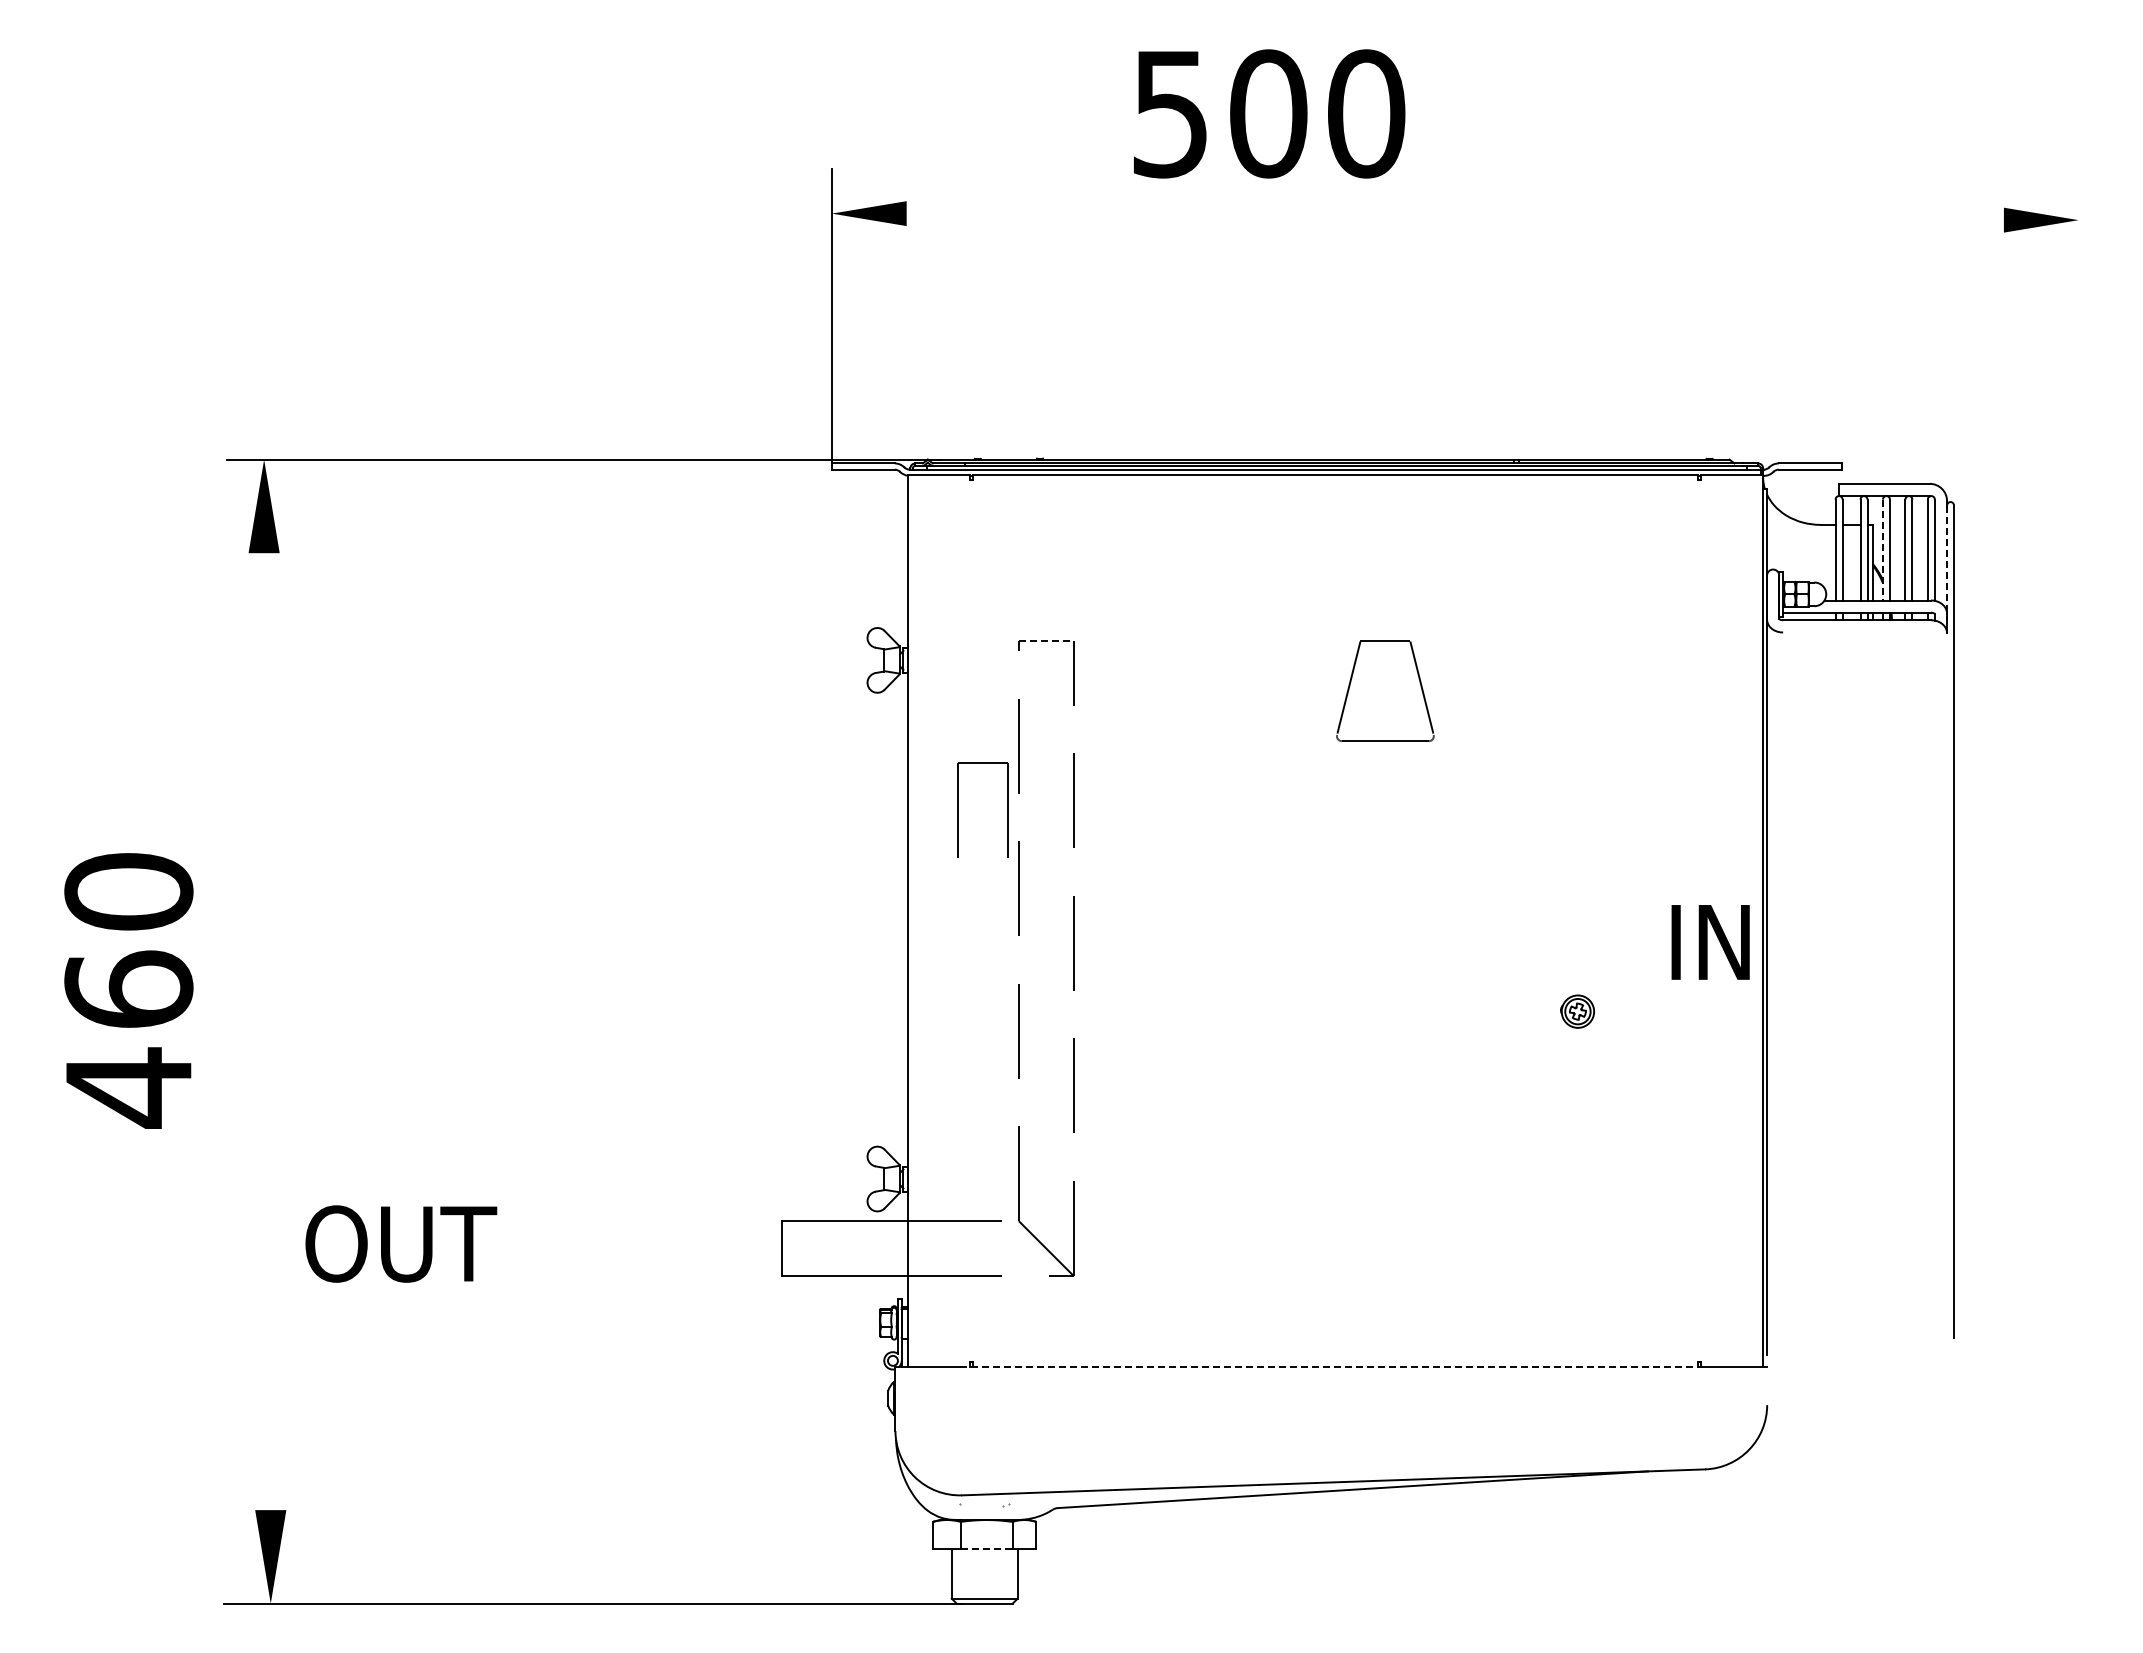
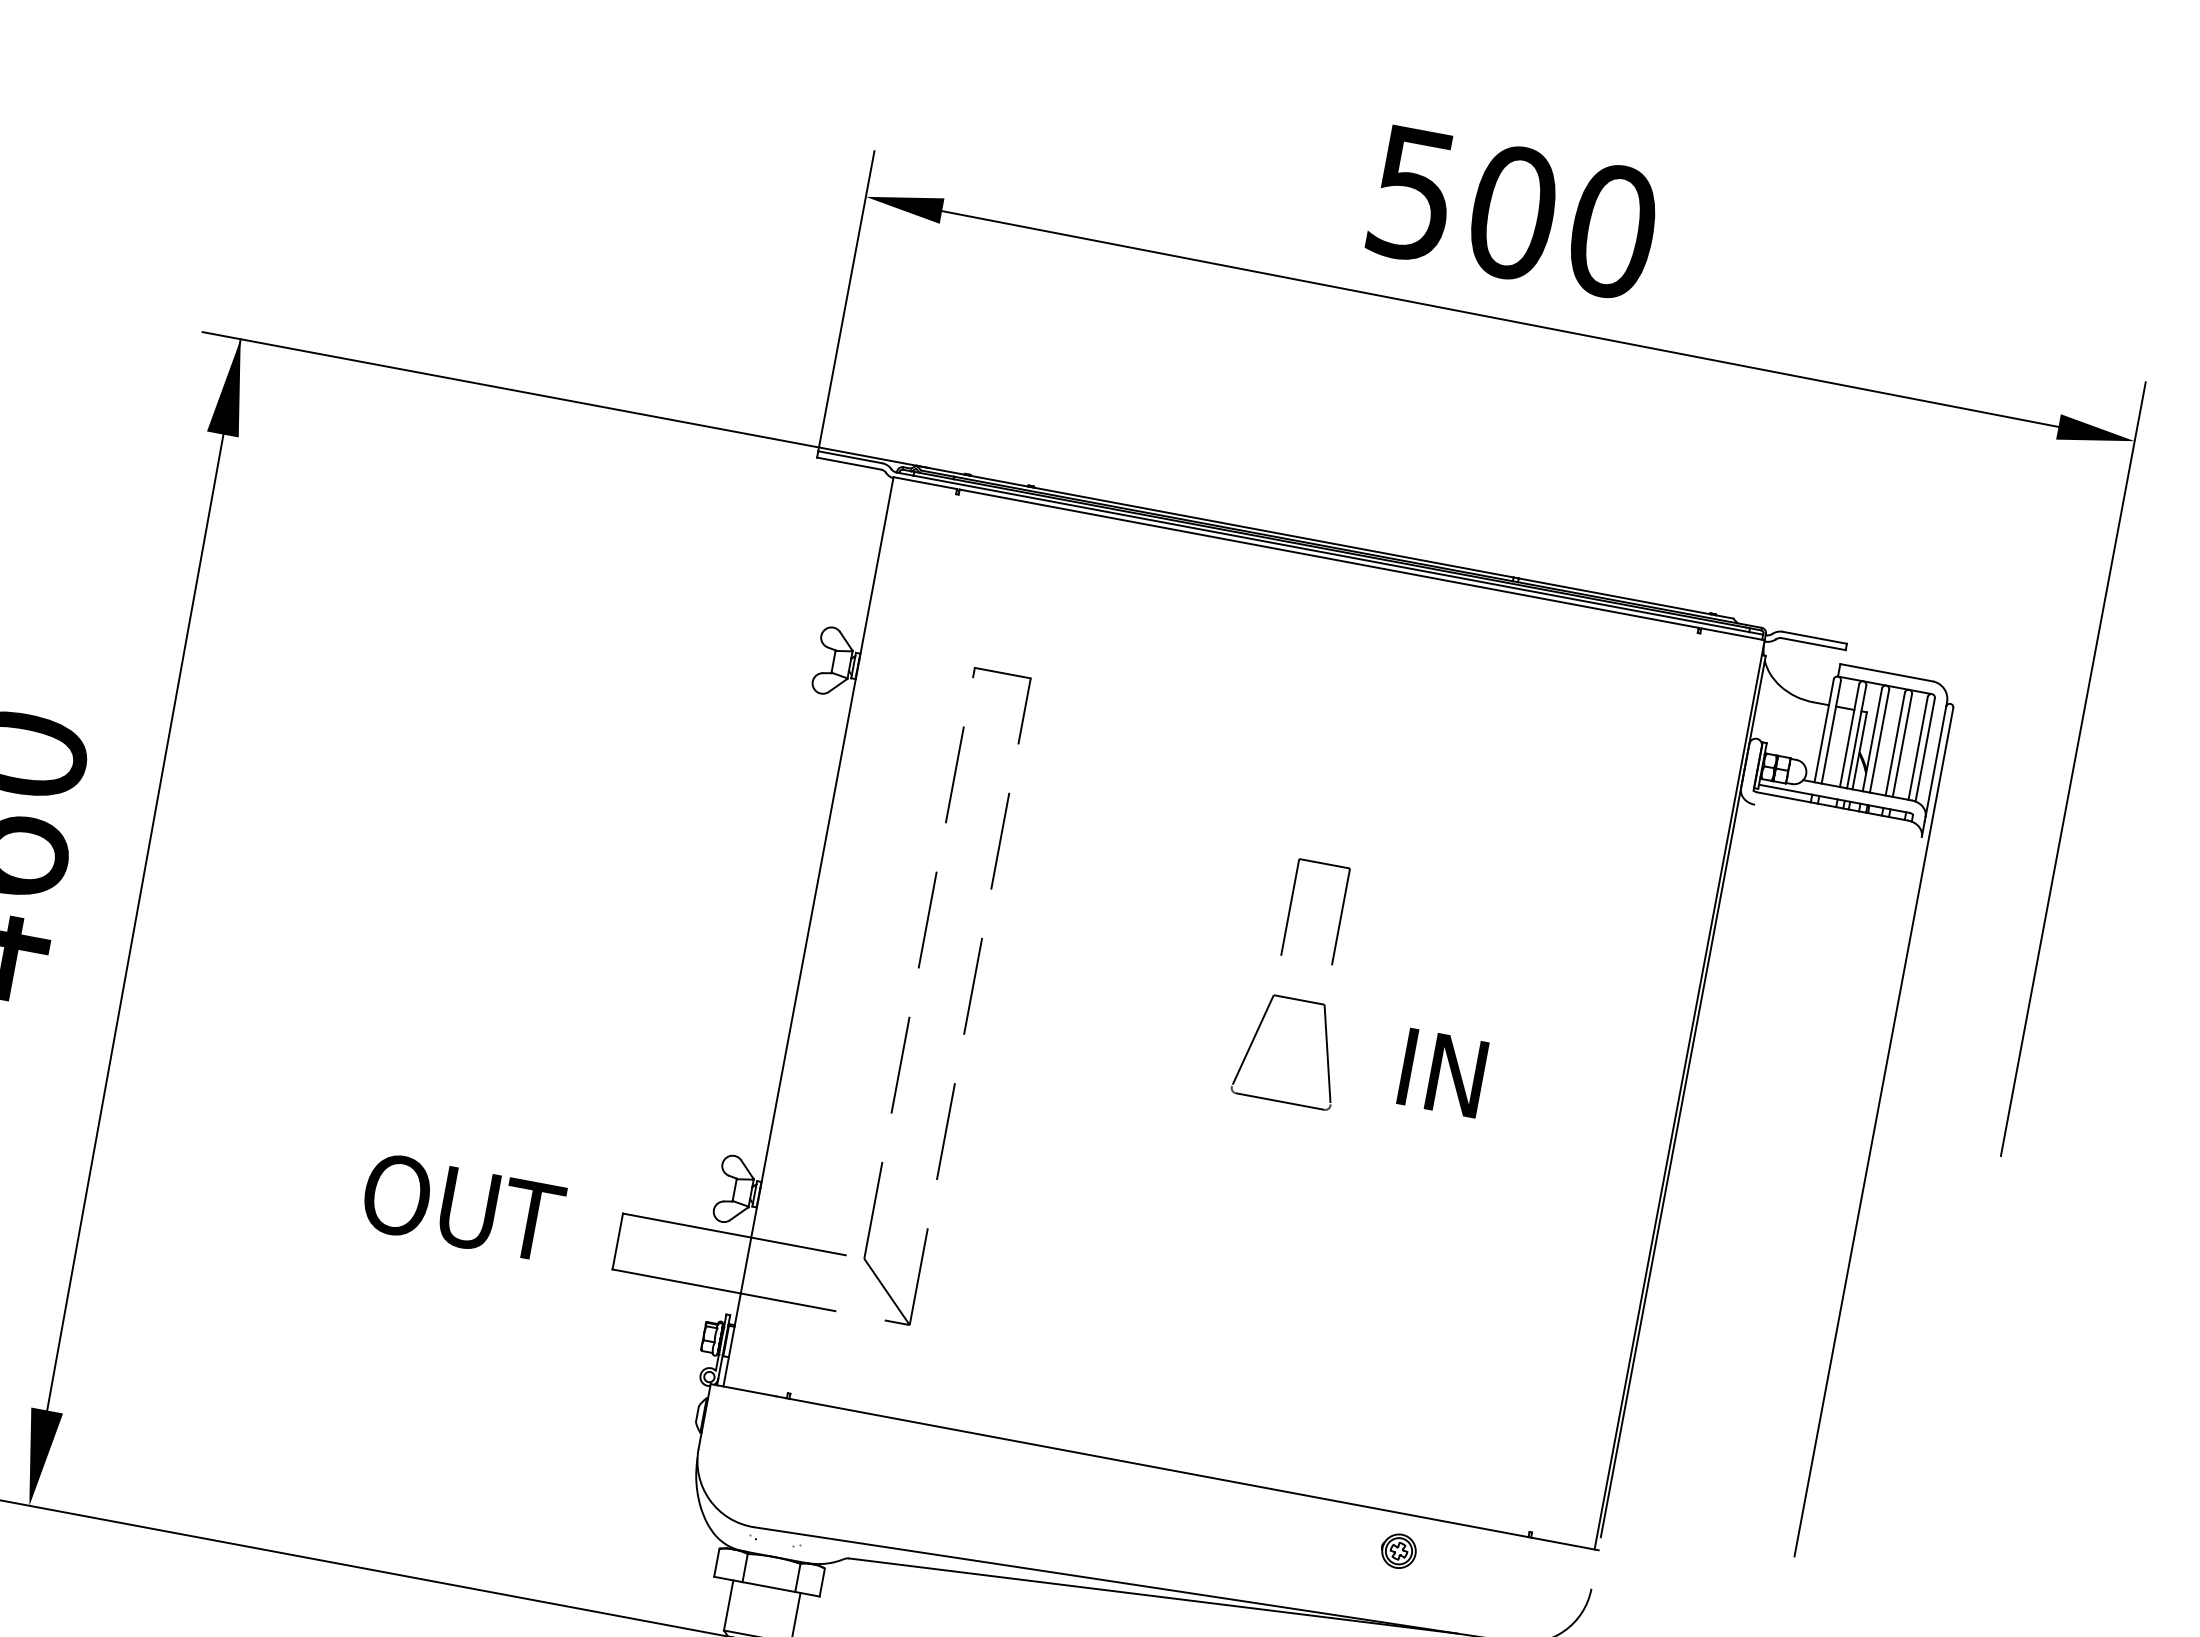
text: (1269, 113) -> (1514, 212), moved
line: (1454, 216) -> (1499, 318), added
line: (2078, 541) -> (2073, 768), added
line: (1882, 550) -> (1871, 740), dashed -> solid
line: (1947, 560) -> (1936, 762), dashed -> solid
line: (1046, 641) -> (1002, 673), dashed -> solid
part: (1419, 683) -> (1325, 1049), moved
part: (958, 809) -> (1290, 906), moved
text: (1710, 942) -> (1442, 1073), moved
line: (267, 984) -> (144, 874), added
part: (1577, 1011) -> (1398, 1551), moved
text: (401, 1243) -> (463, 1207), moved
line: (1331, 1367) -> (1154, 1467), dashed -> solid
line: (986, 1549) -> (768, 1587), dashed -> solid

